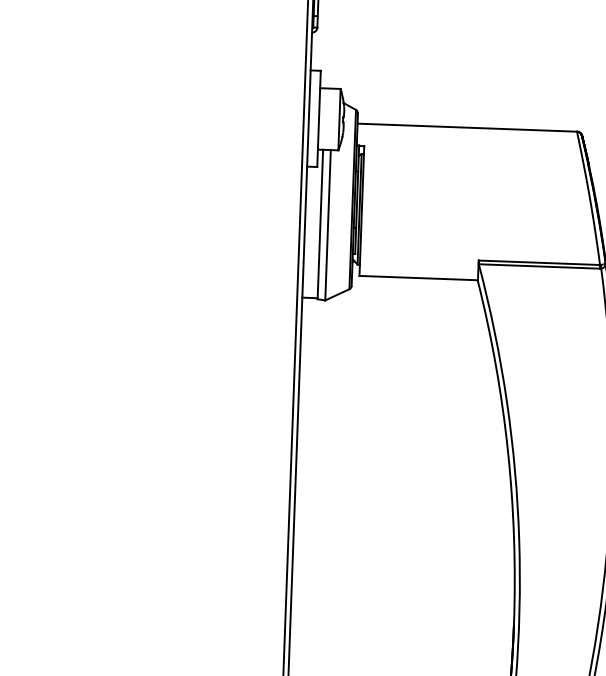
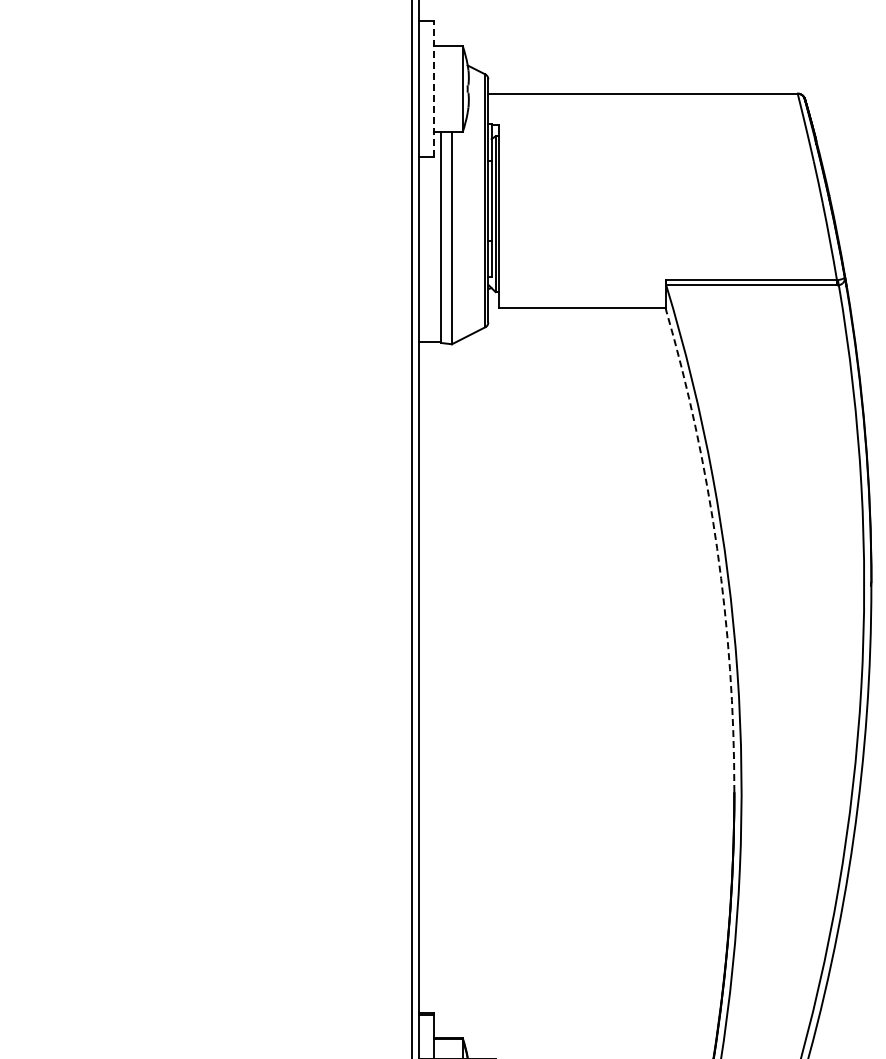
line: (318, 119) -> (433, 89), solid -> dashed
arc: (508, 452) -> (717, 548), solid -> dashed

